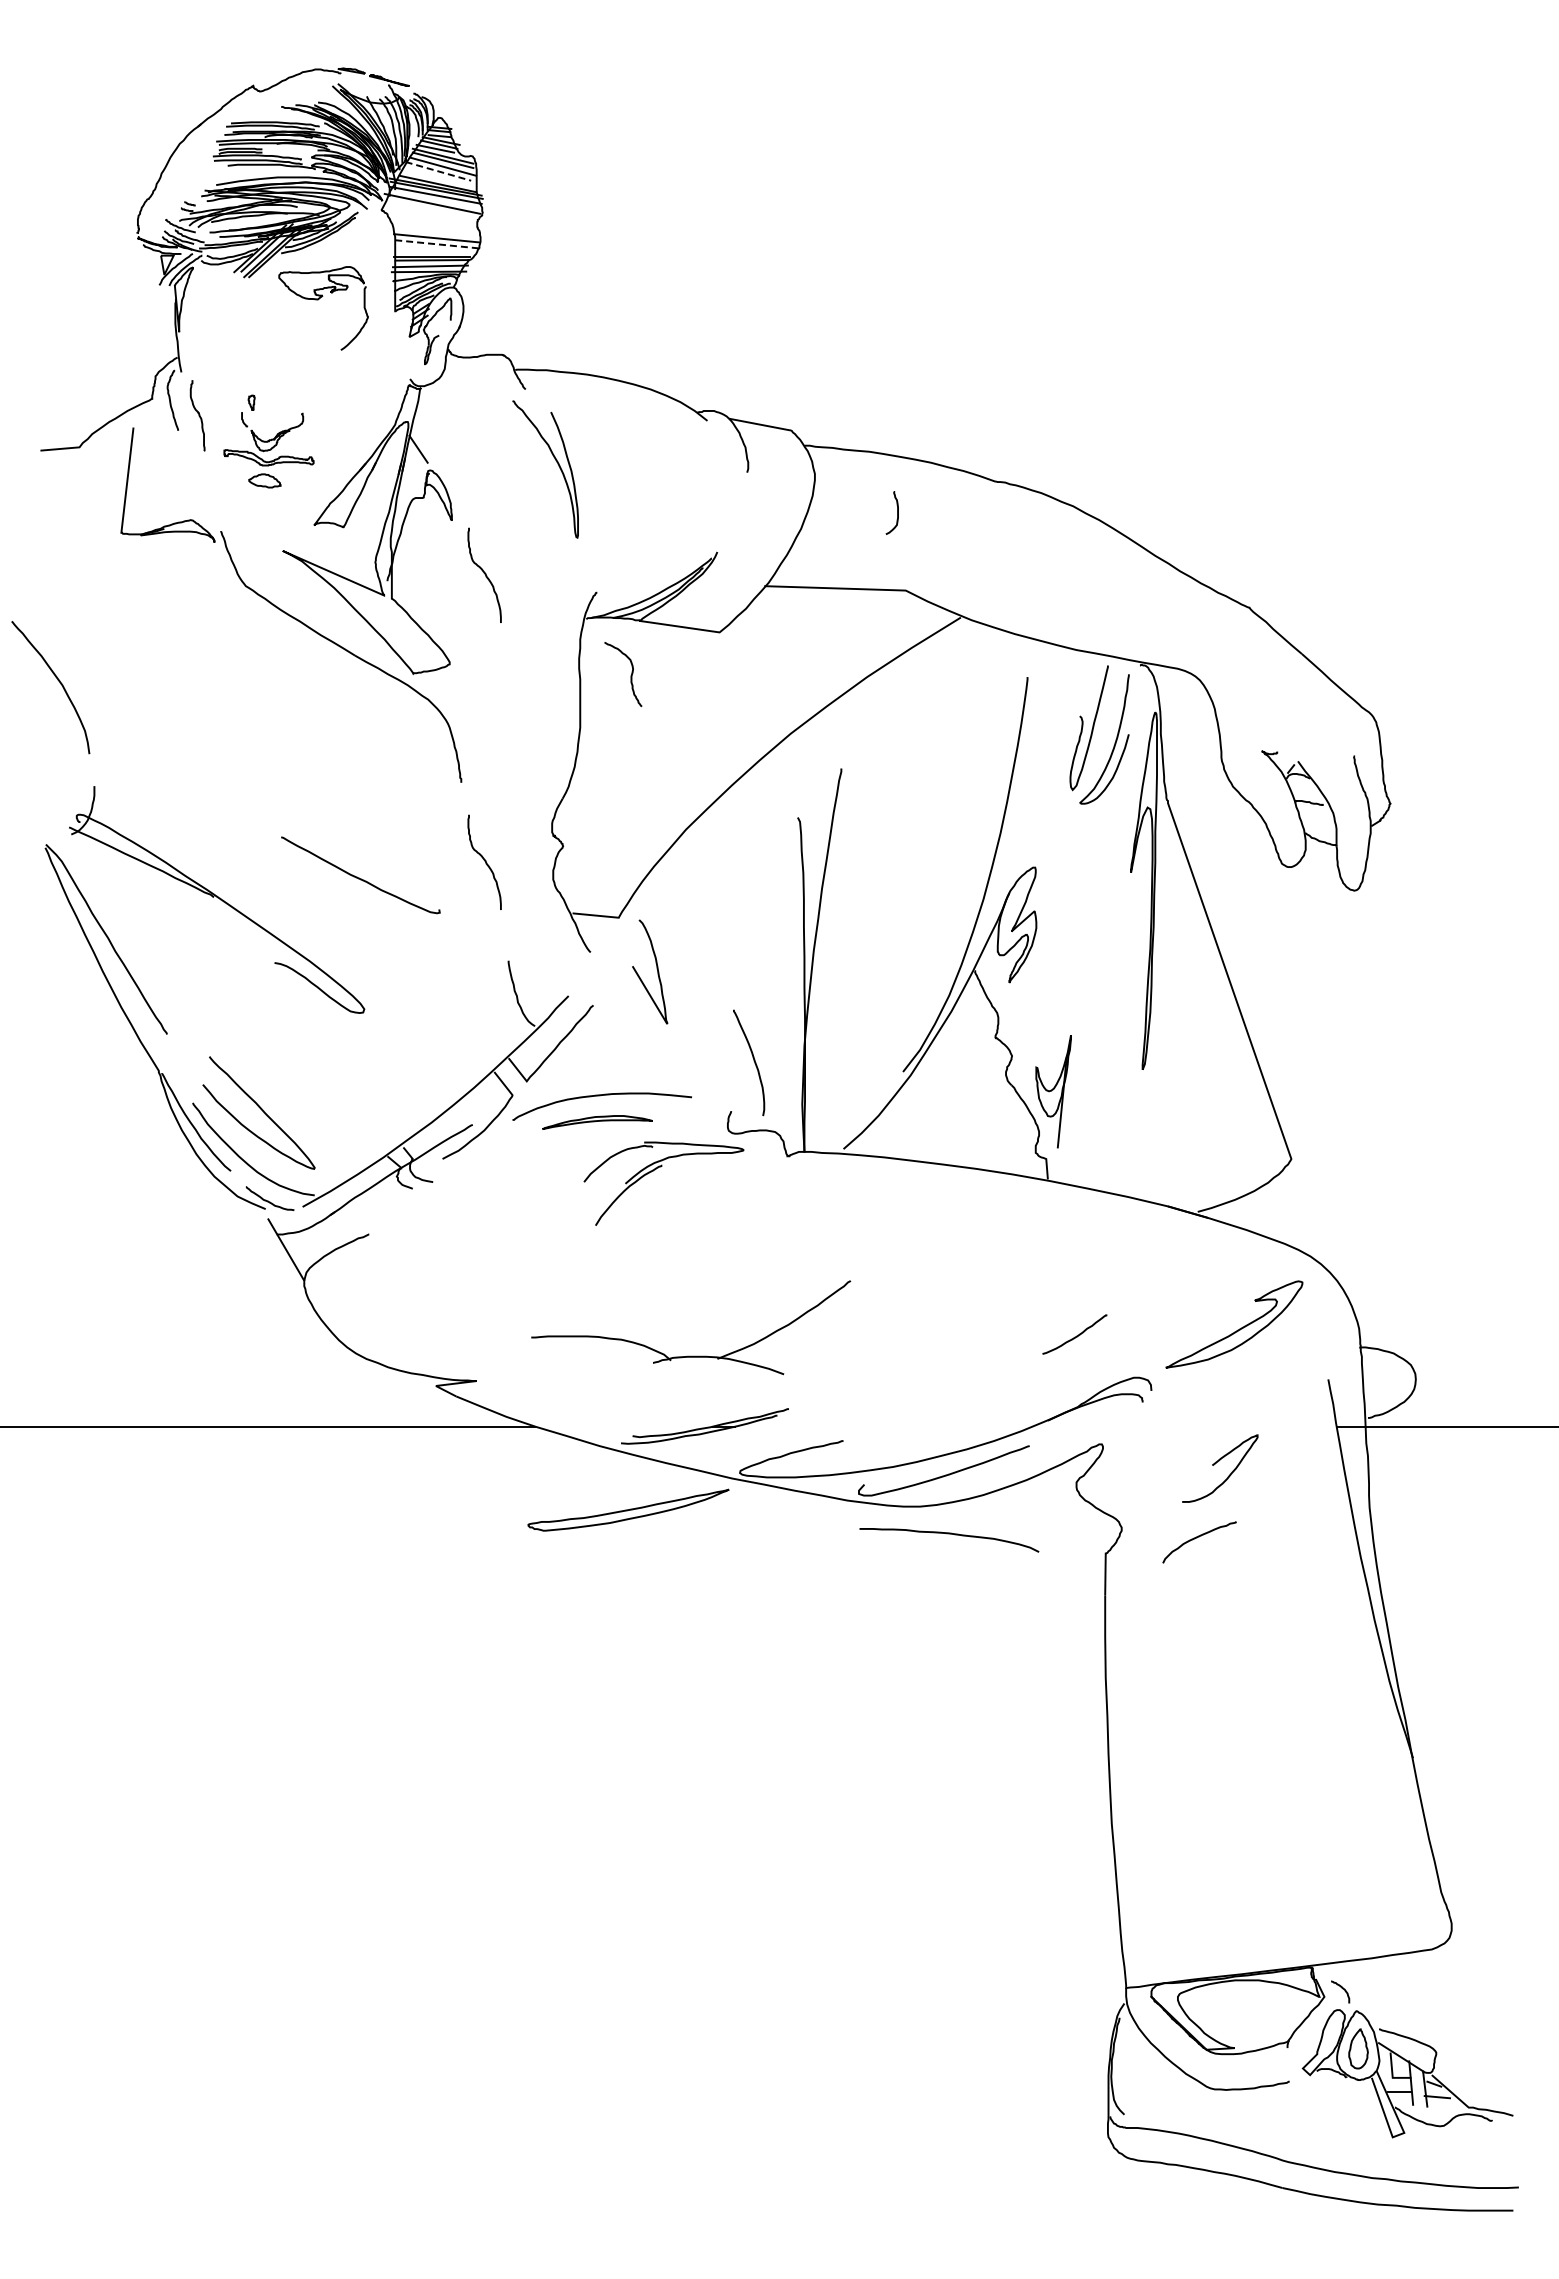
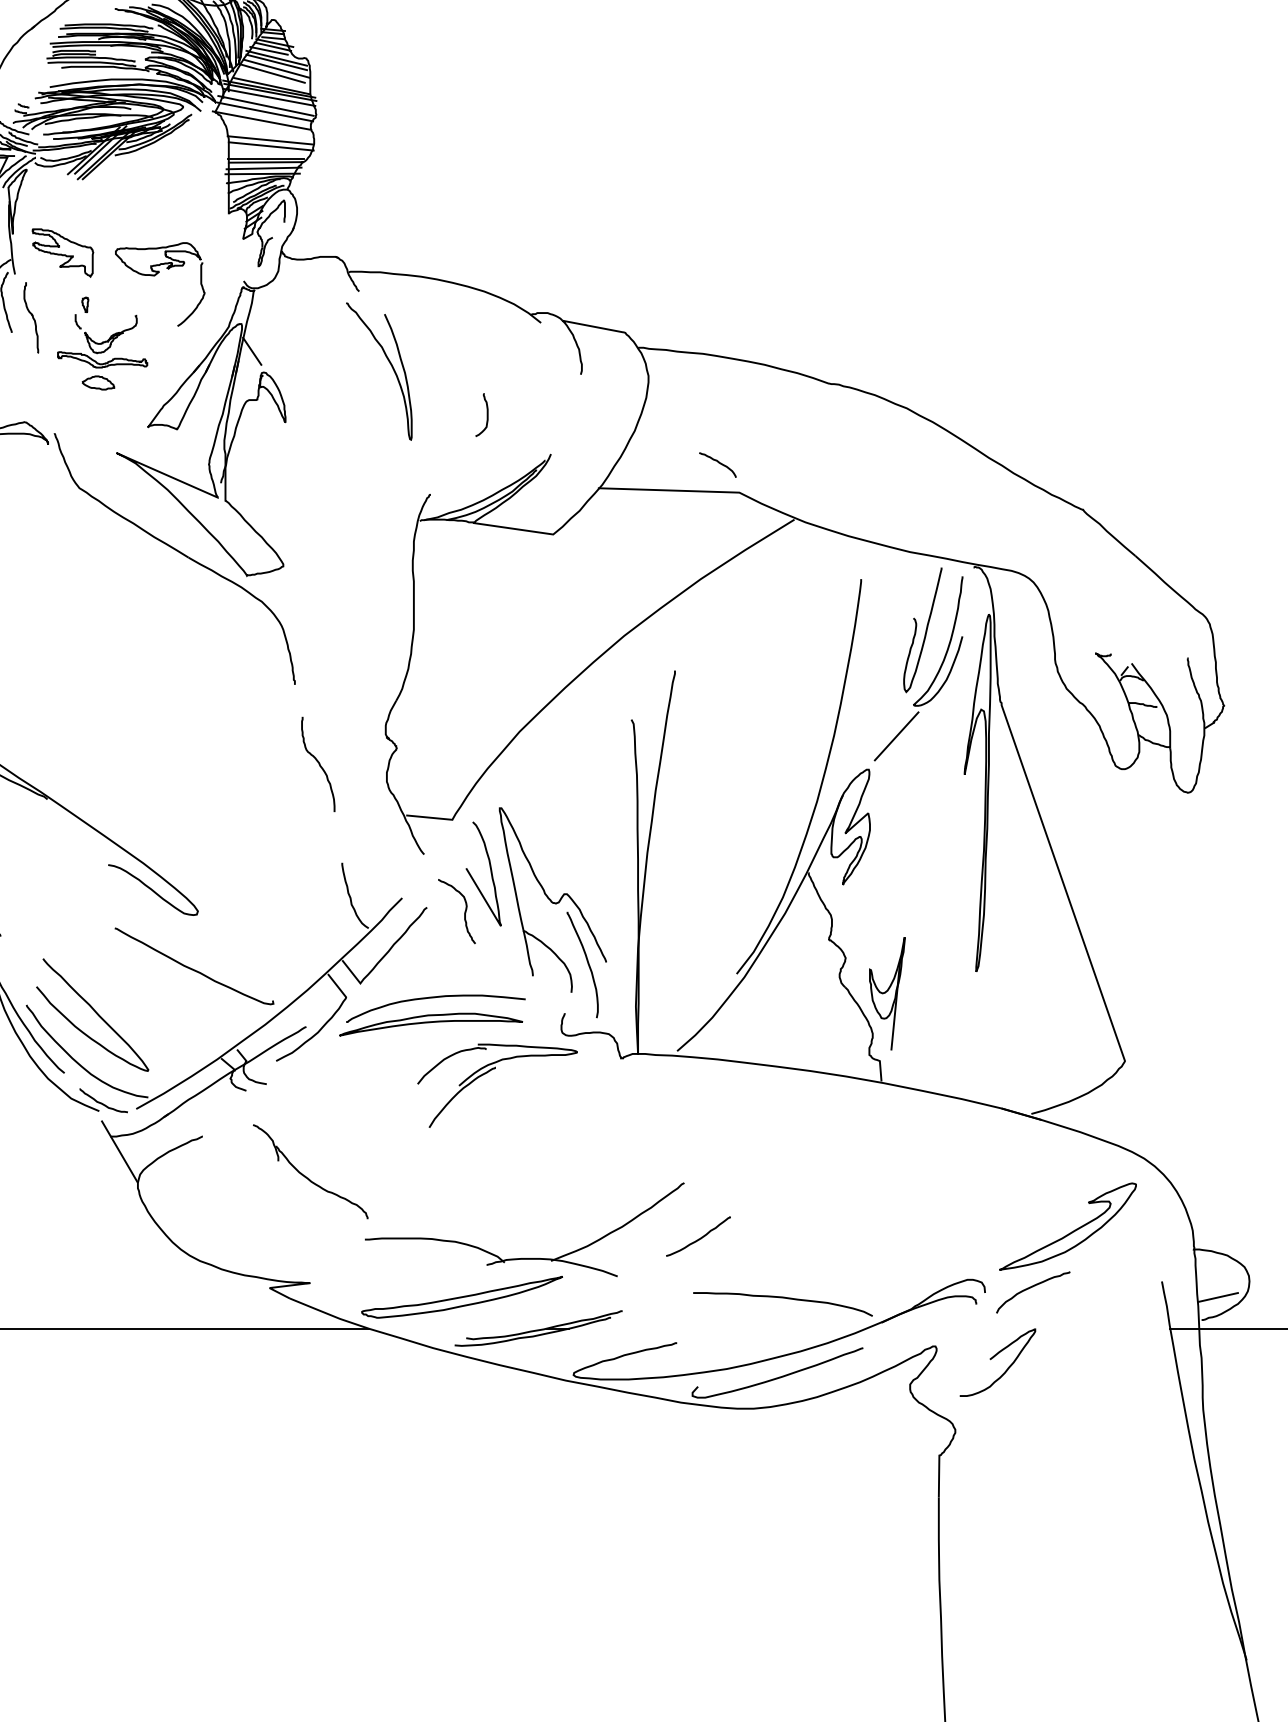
line: (438, 171) -> (272, 73), dashed -> solid
line: (431, 209) -> (265, 111), added
line: (427, 218) -> (261, 120), added
line: (437, 244) -> (271, 146), dashed -> solid
part: (318, 300) -> (155, 276), moved
part: (229, 350) -> (63, 252), added
curve: (897, 512) -> (487, 414), moved
curve: (885, 561) -> (719, 463), added
curve: (484, 574) -> (318, 476), removed
curve: (630, 675) -> (464, 912), moved
line: (1062, 834) -> (896, 736), added
curve: (359, 877) -> (193, 968), moved
part: (719, 997) -> (553, 899), added
part: (597, 1122) -> (431, 1024), size x1.67
part: (476, 1269) -> (310, 1171), added
curve: (1076, 1335) -> (700, 1237), moved
line: (1384, 1394) -> (1218, 1296), added
curve: (1216, 1463) -> (994, 1357), moved
part: (628, 1509) -> (462, 1296), moved
curve: (949, 1534) -> (783, 1298), moved
curve: (1197, 1538) -> (1031, 1288), moved

